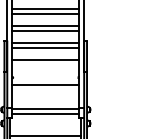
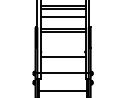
line: (44, 30) -> (62, 20), removed
line: (44, 60) -> (62, 40), removed
line: (44, 114) -> (62, 76), removed

